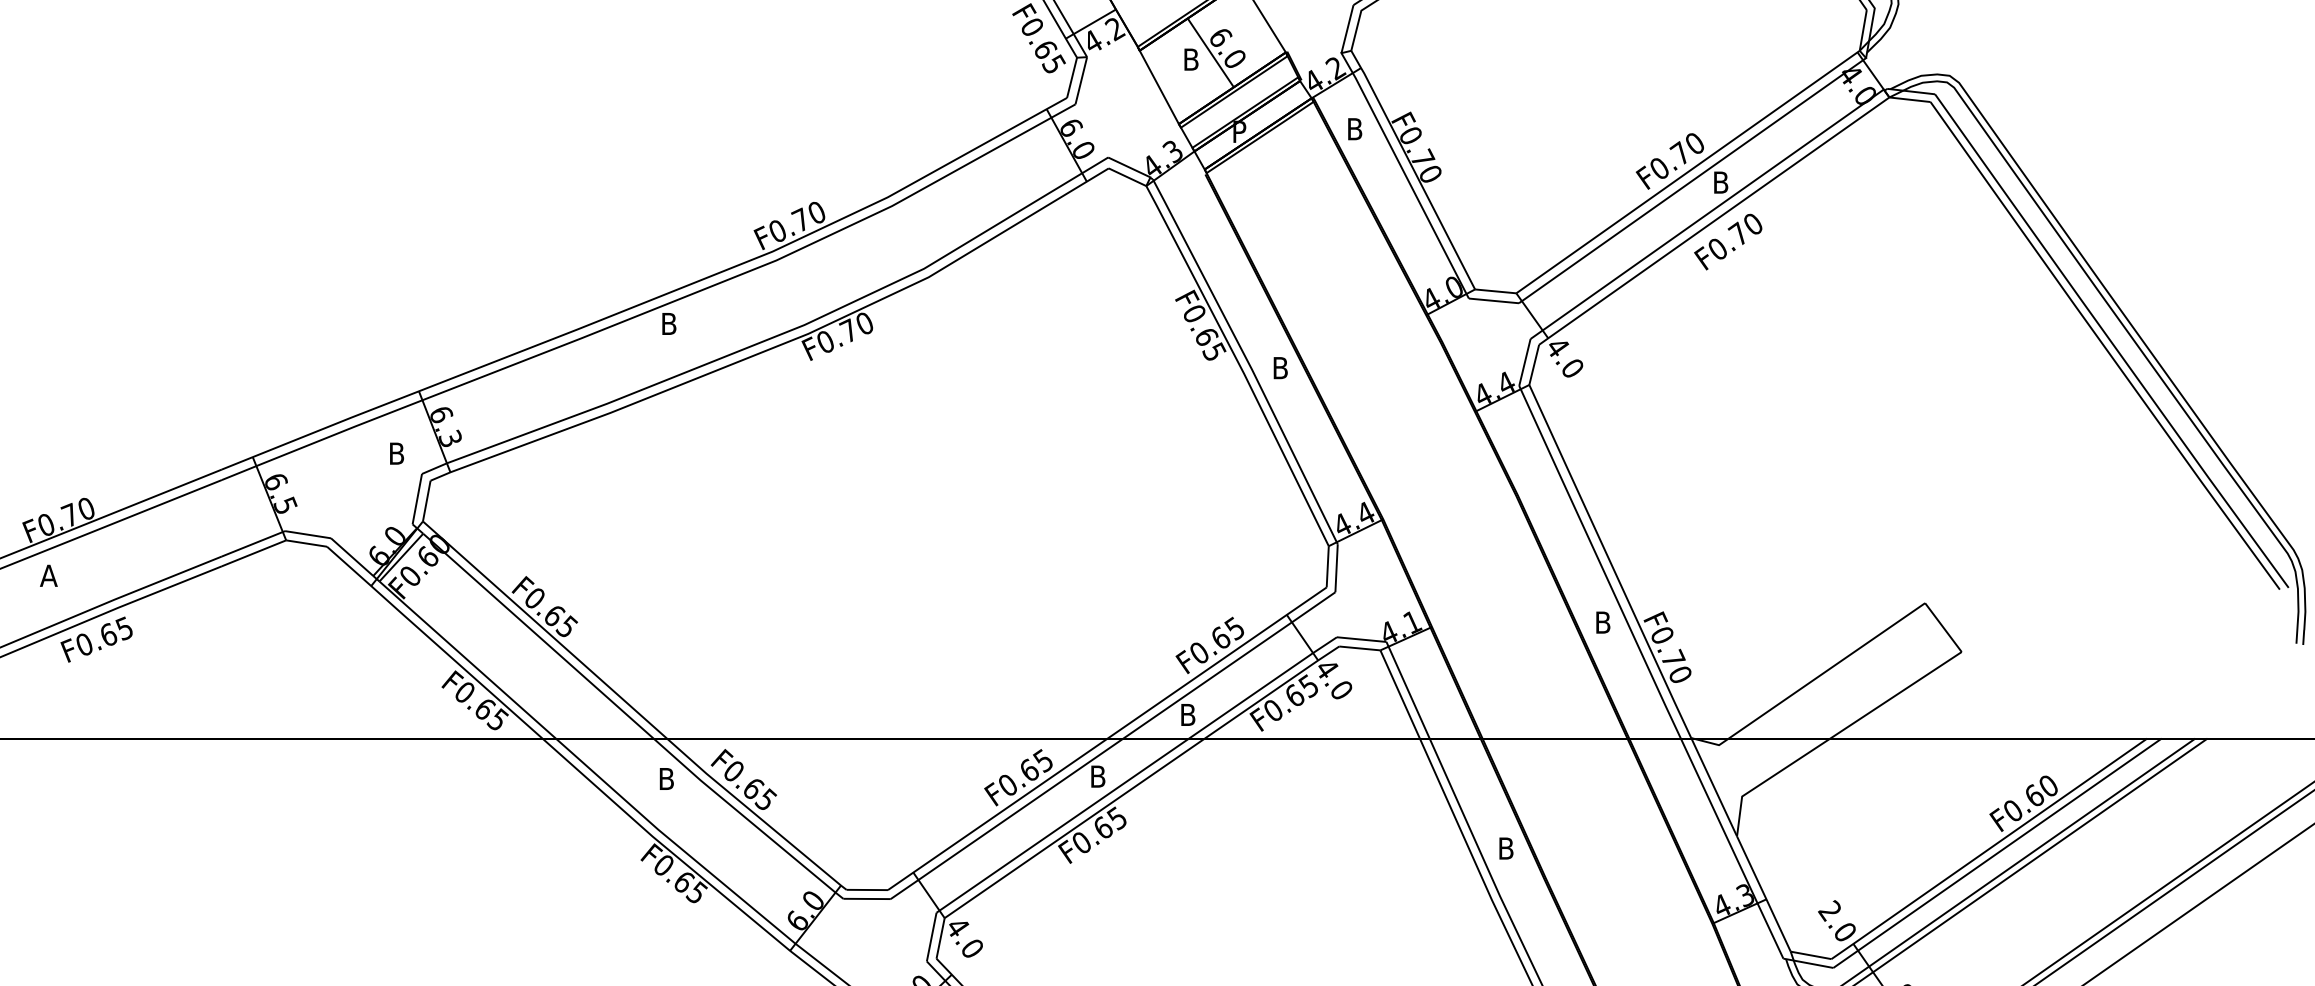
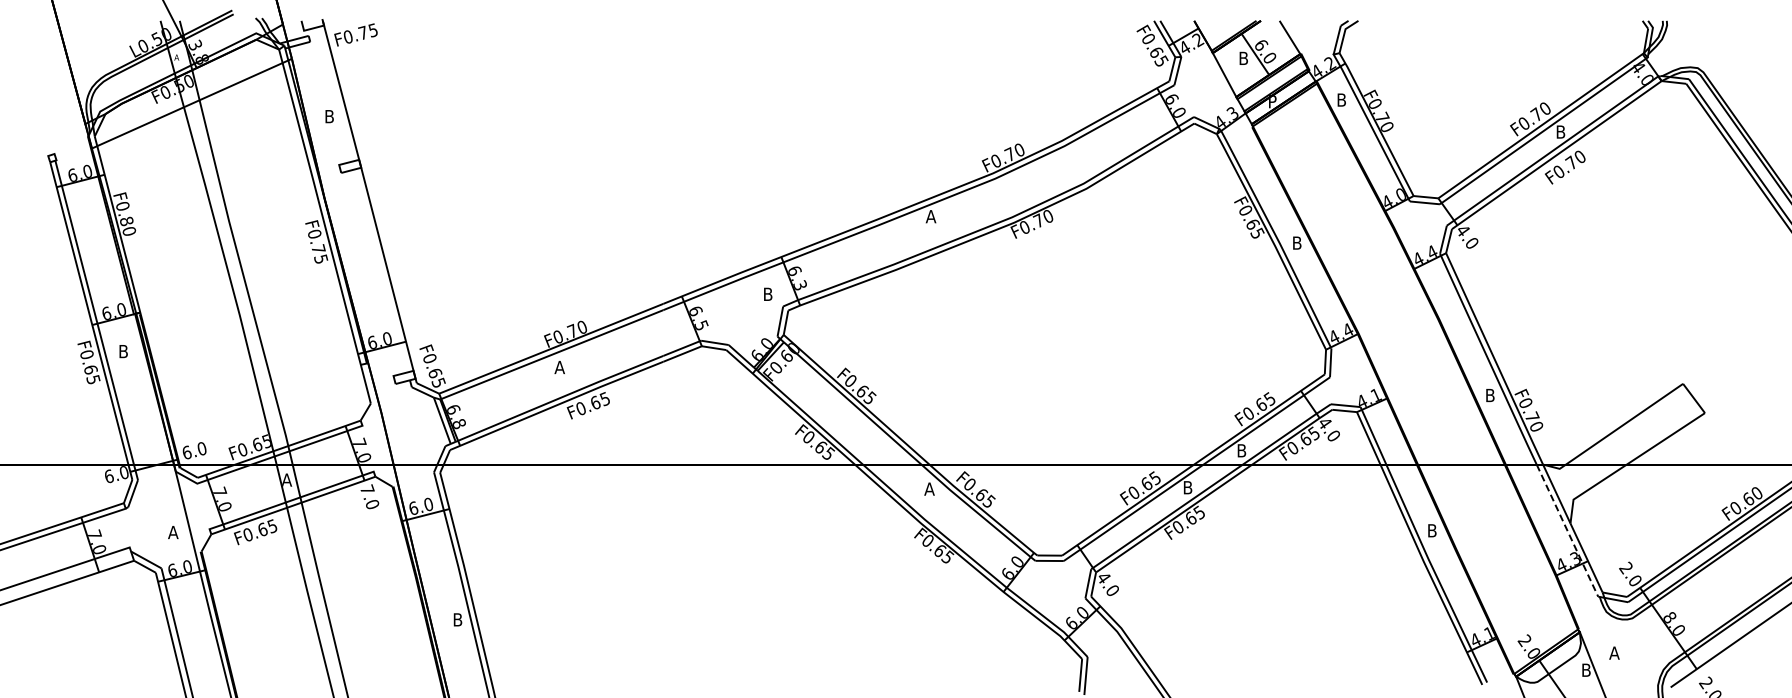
text: (668, 323) -> (930, 216), B -> A
text: (666, 777) -> (929, 488), B -> A
line: (1733, 849) -> (1568, 531), solid -> dashed

